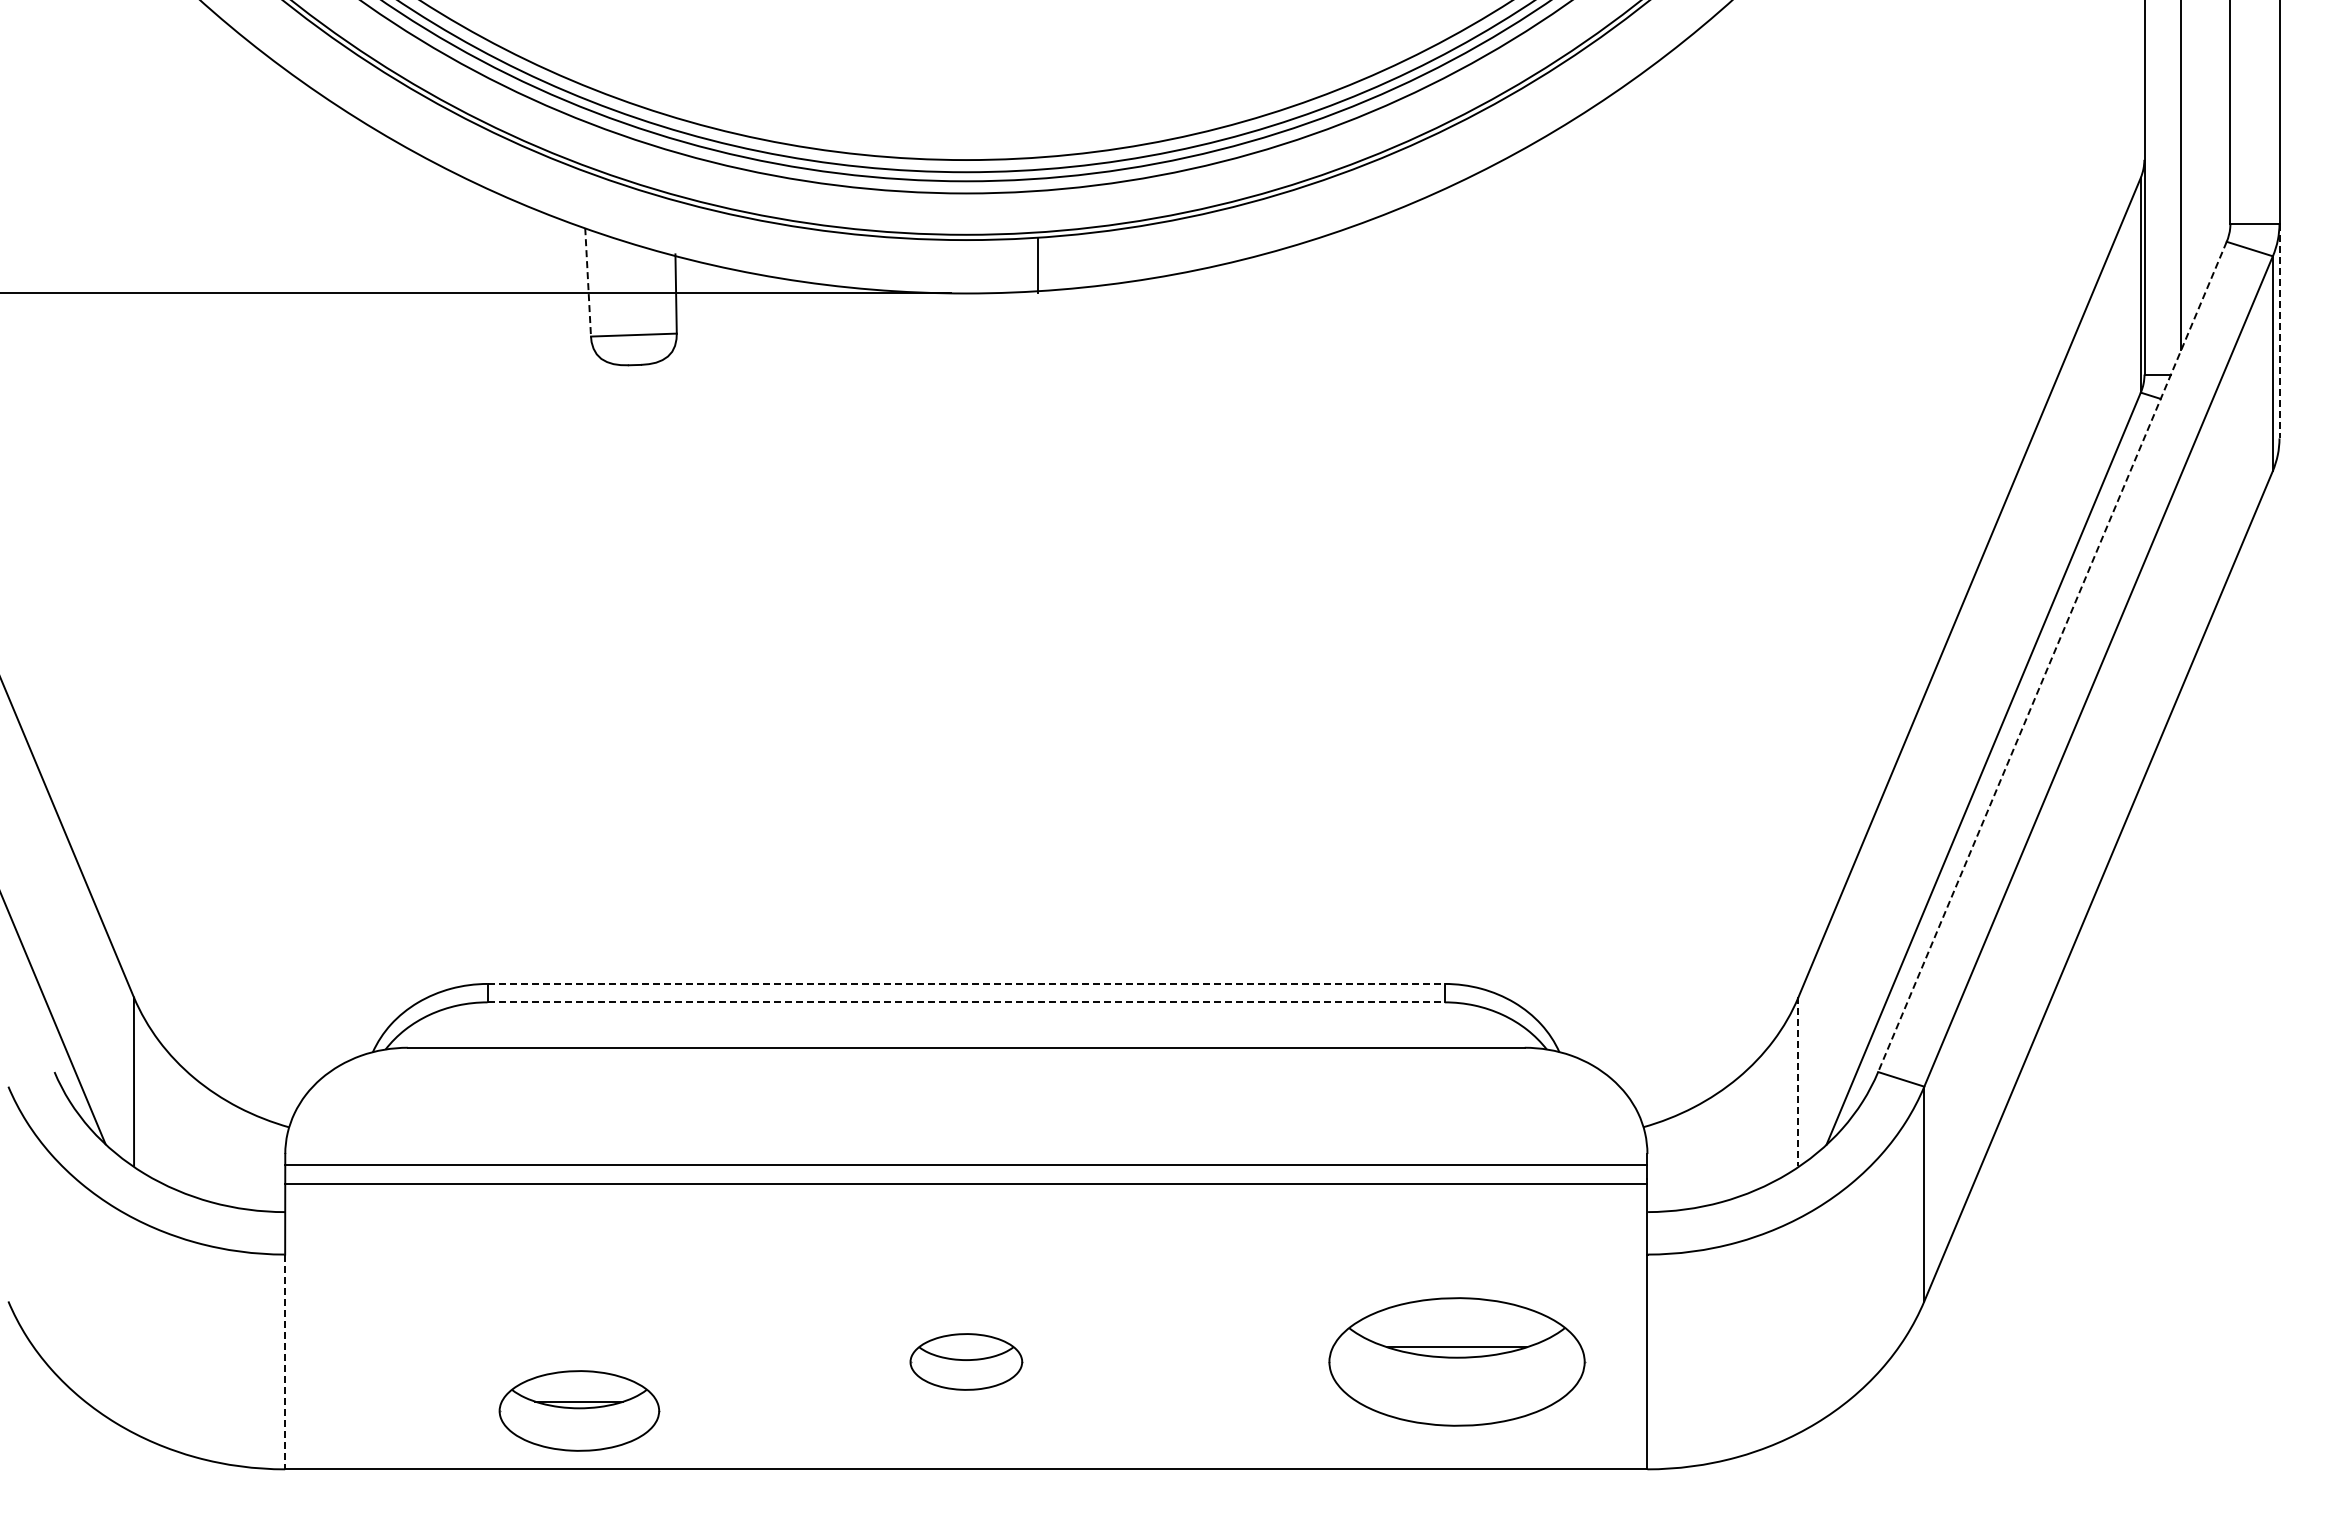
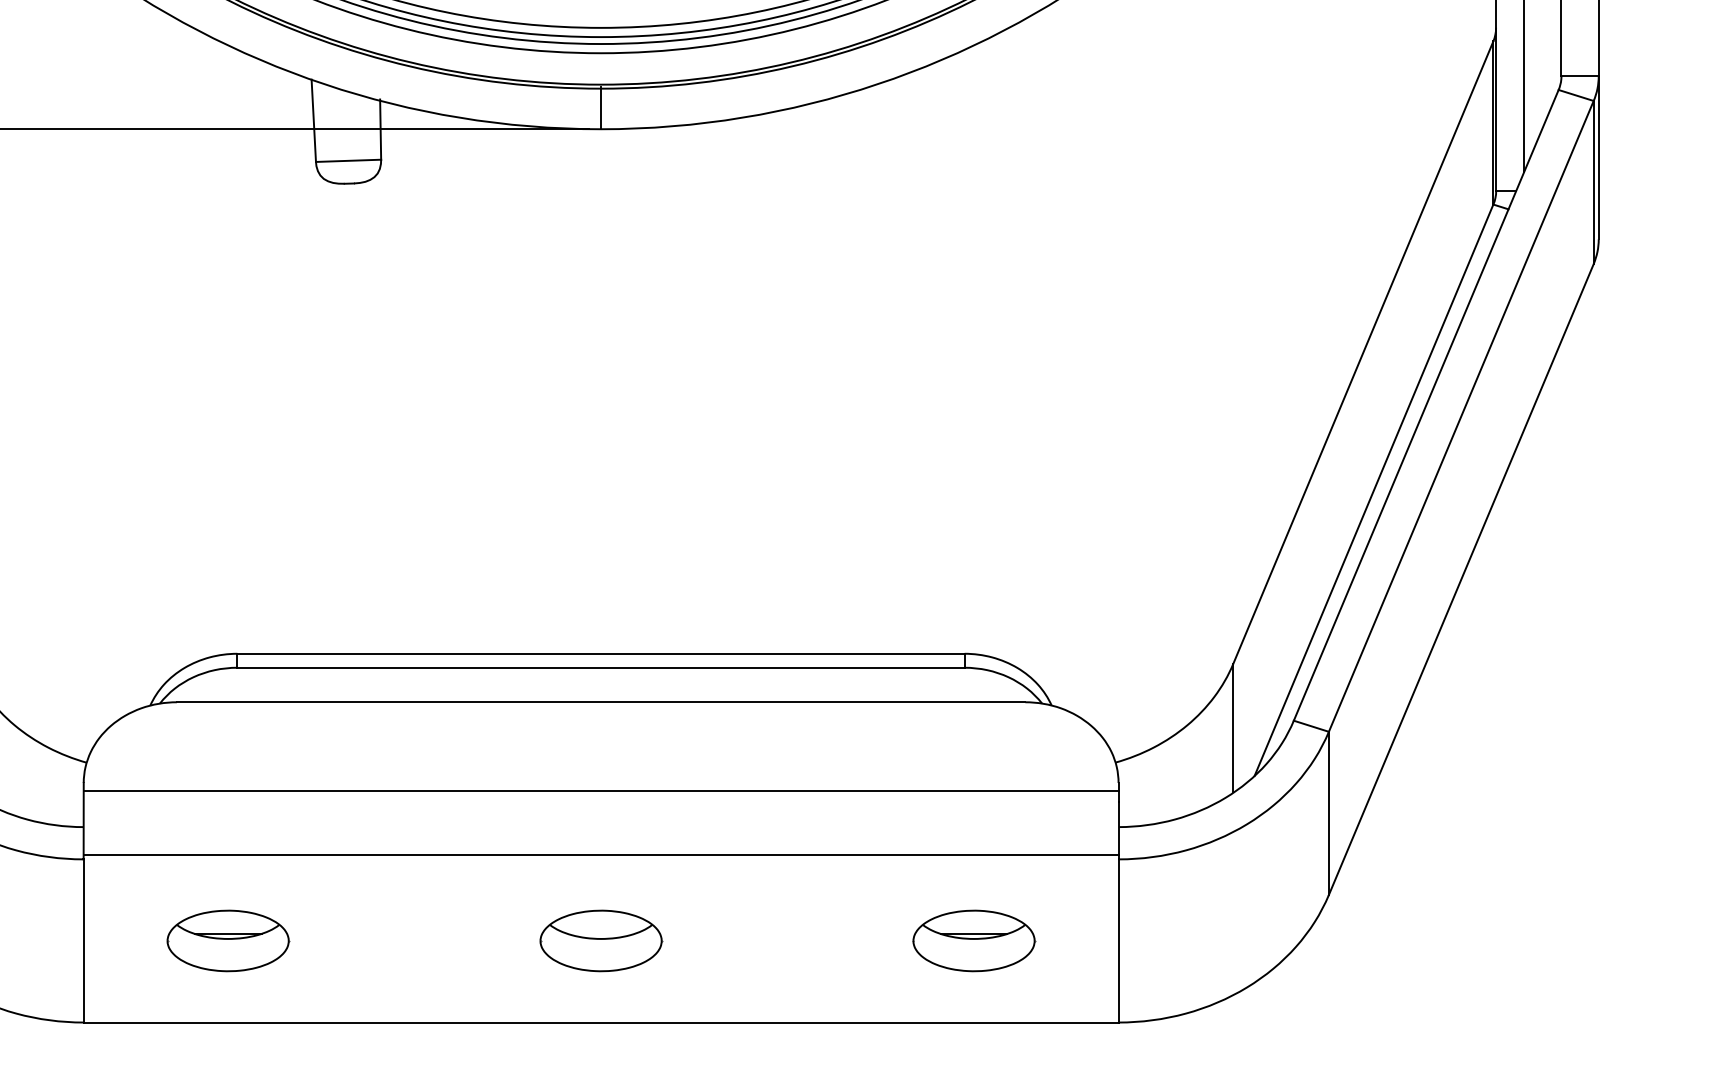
line: (1038, 265) -> (601, 107), moved
line: (588, 282) -> (314, 120), dashed -> solid
line: (2279, 331) -> (1598, 158), dashed -> solid
line: (2052, 657) -> (1426, 405), dashed -> solid
line: (966, 983) -> (601, 653), dashed -> solid
line: (966, 1002) -> (601, 667), dashed -> solid
line: (1798, 1082) -> (1233, 728), dashed -> solid
line: (966, 1184) -> (601, 854), moved
part: (966, 1361) -> (601, 940), size x1.43
part: (1457, 1361) -> (974, 940), size x0.62
line: (285, 1362) -> (83, 941), dashed -> solid
part: (579, 1410) -> (228, 940), moved

